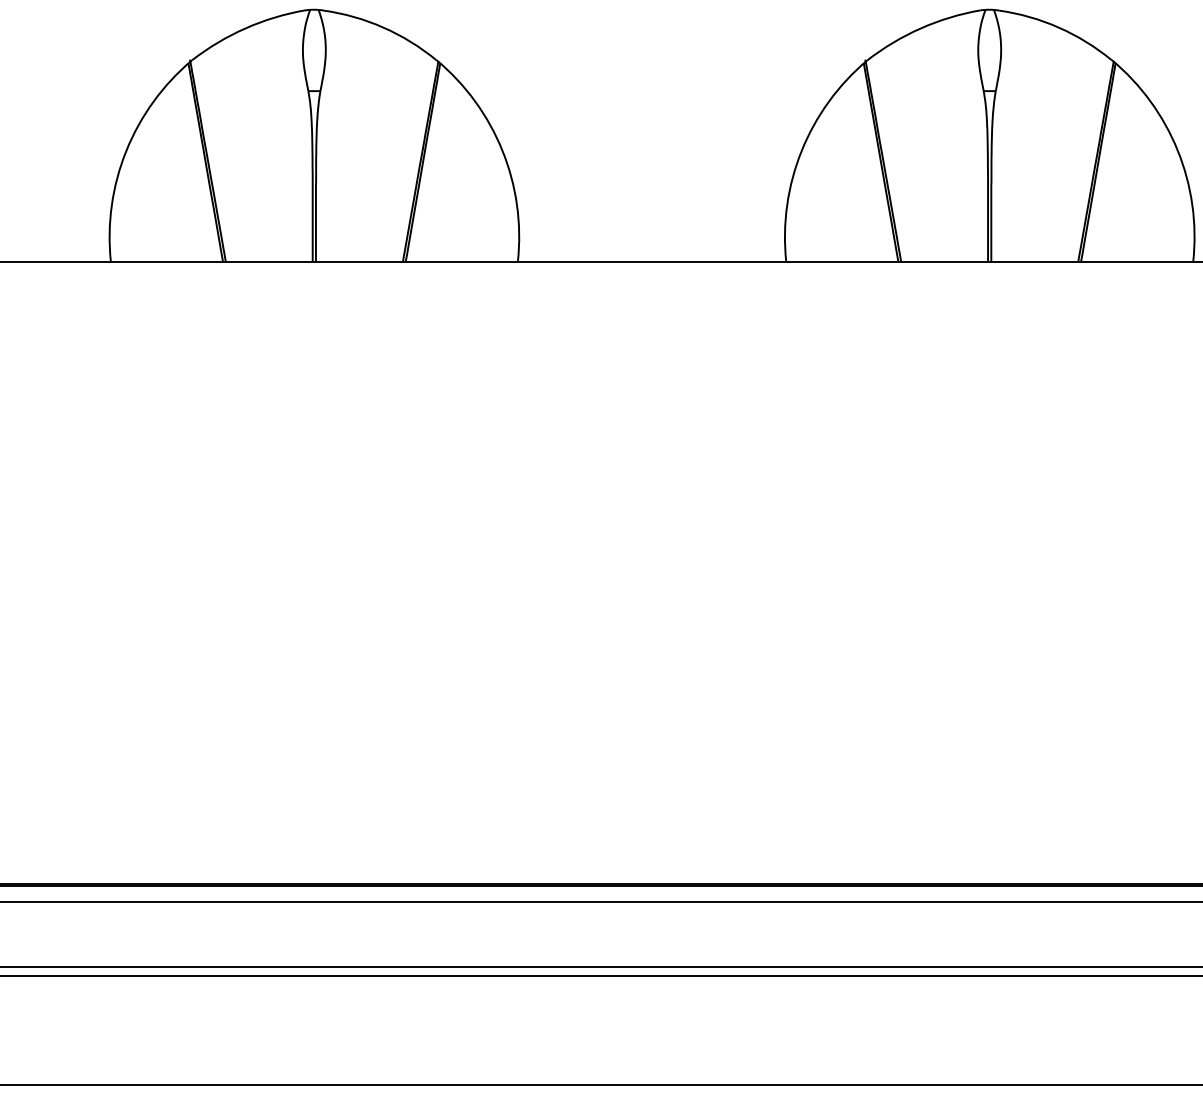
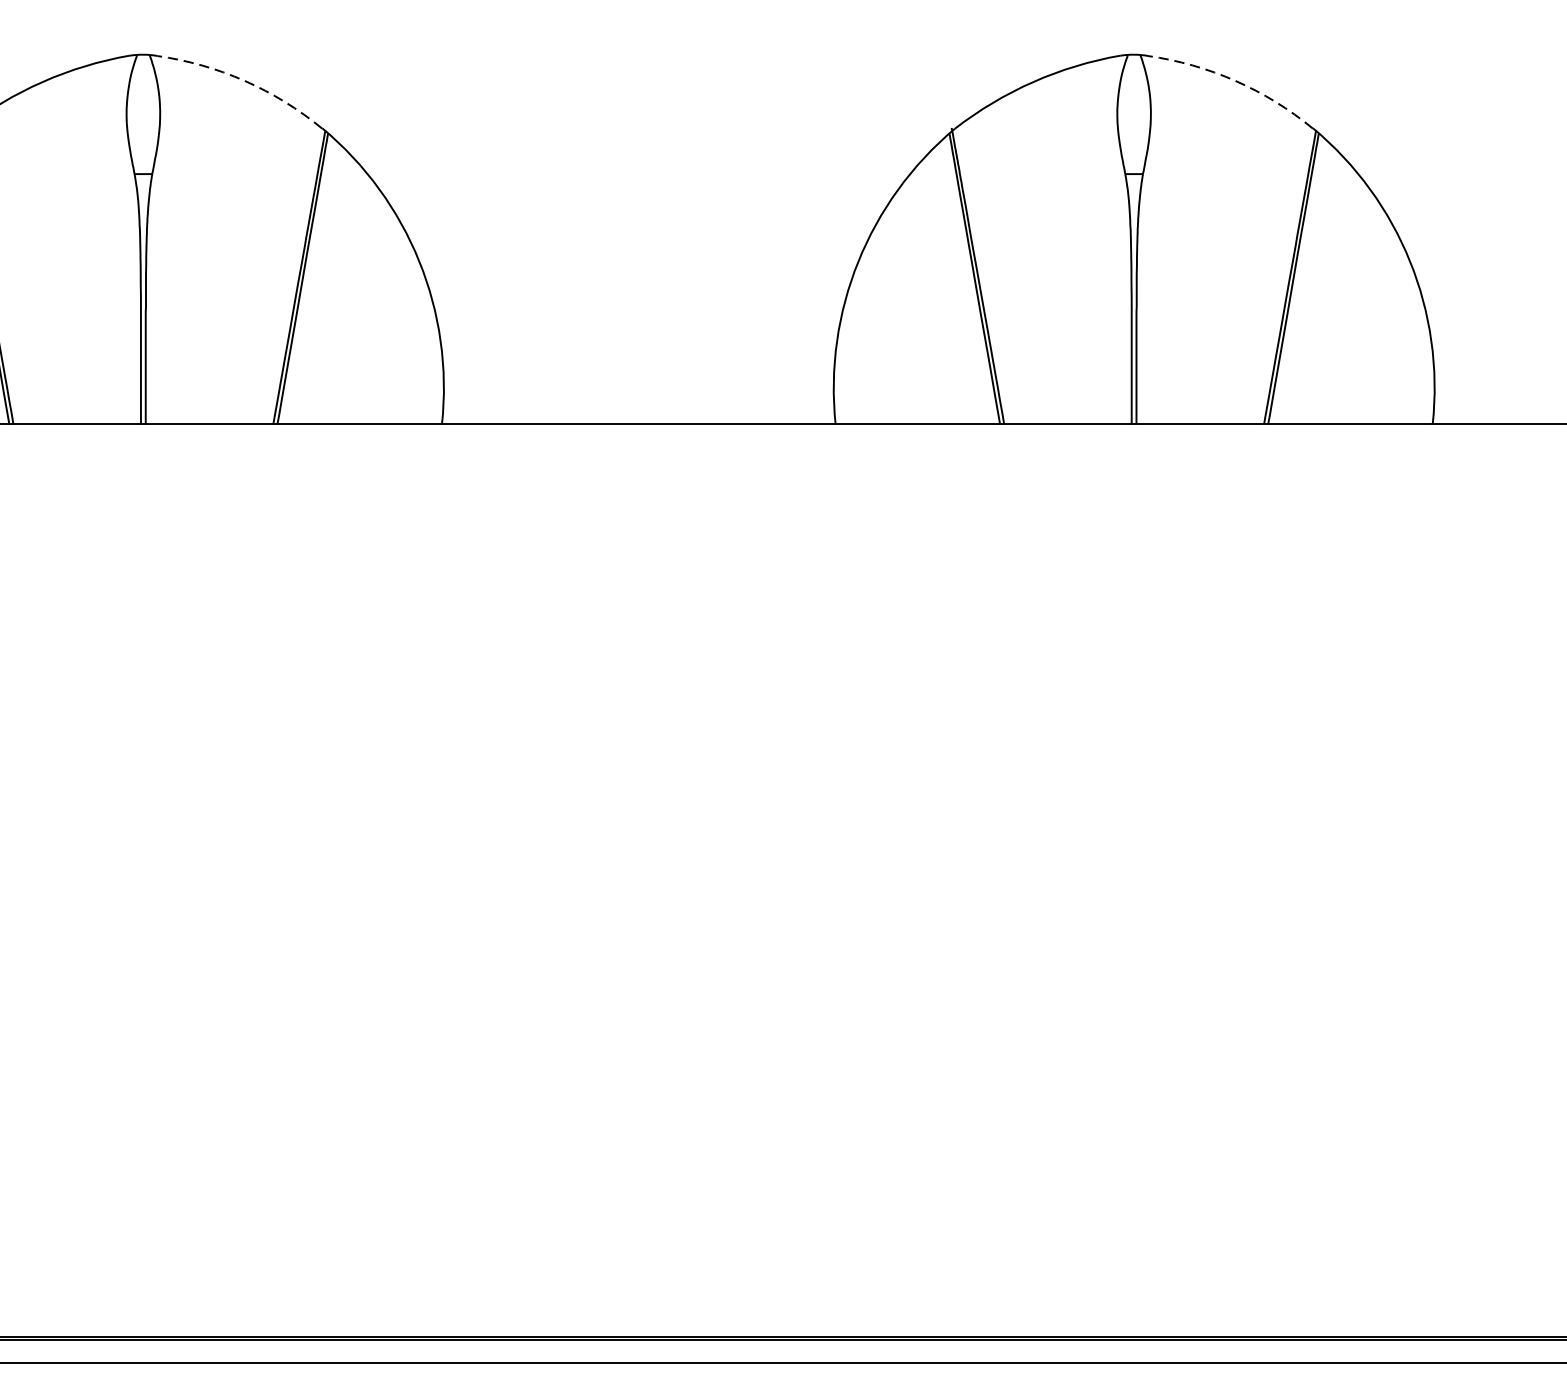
arc: (383, 27) -> (244, 80), solid -> dashed
arc: (1058, 27) -> (1235, 80), solid -> dashed

